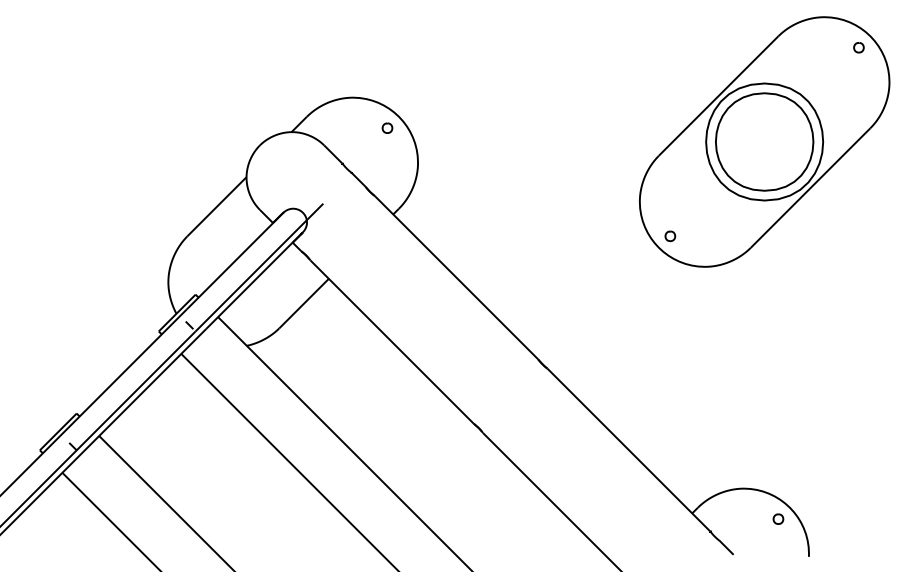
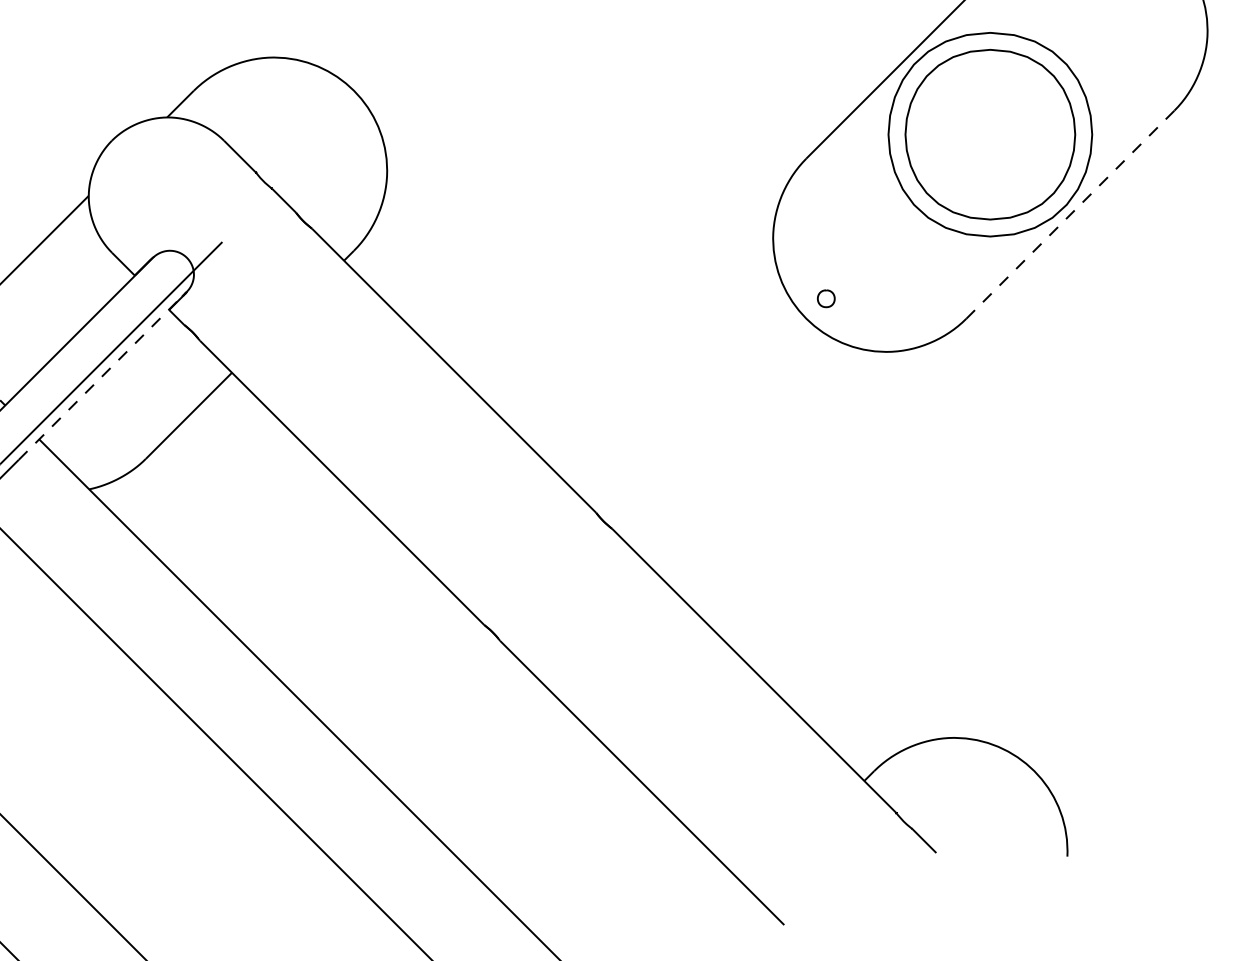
part: (387, 127) -> (334, 109), removed
line: (810, 188) -> (1070, 215), solid -> dashed
line: (255, 280) -> (104, 375), solid -> dashed
part: (778, 518) -> (1014, 789), removed

